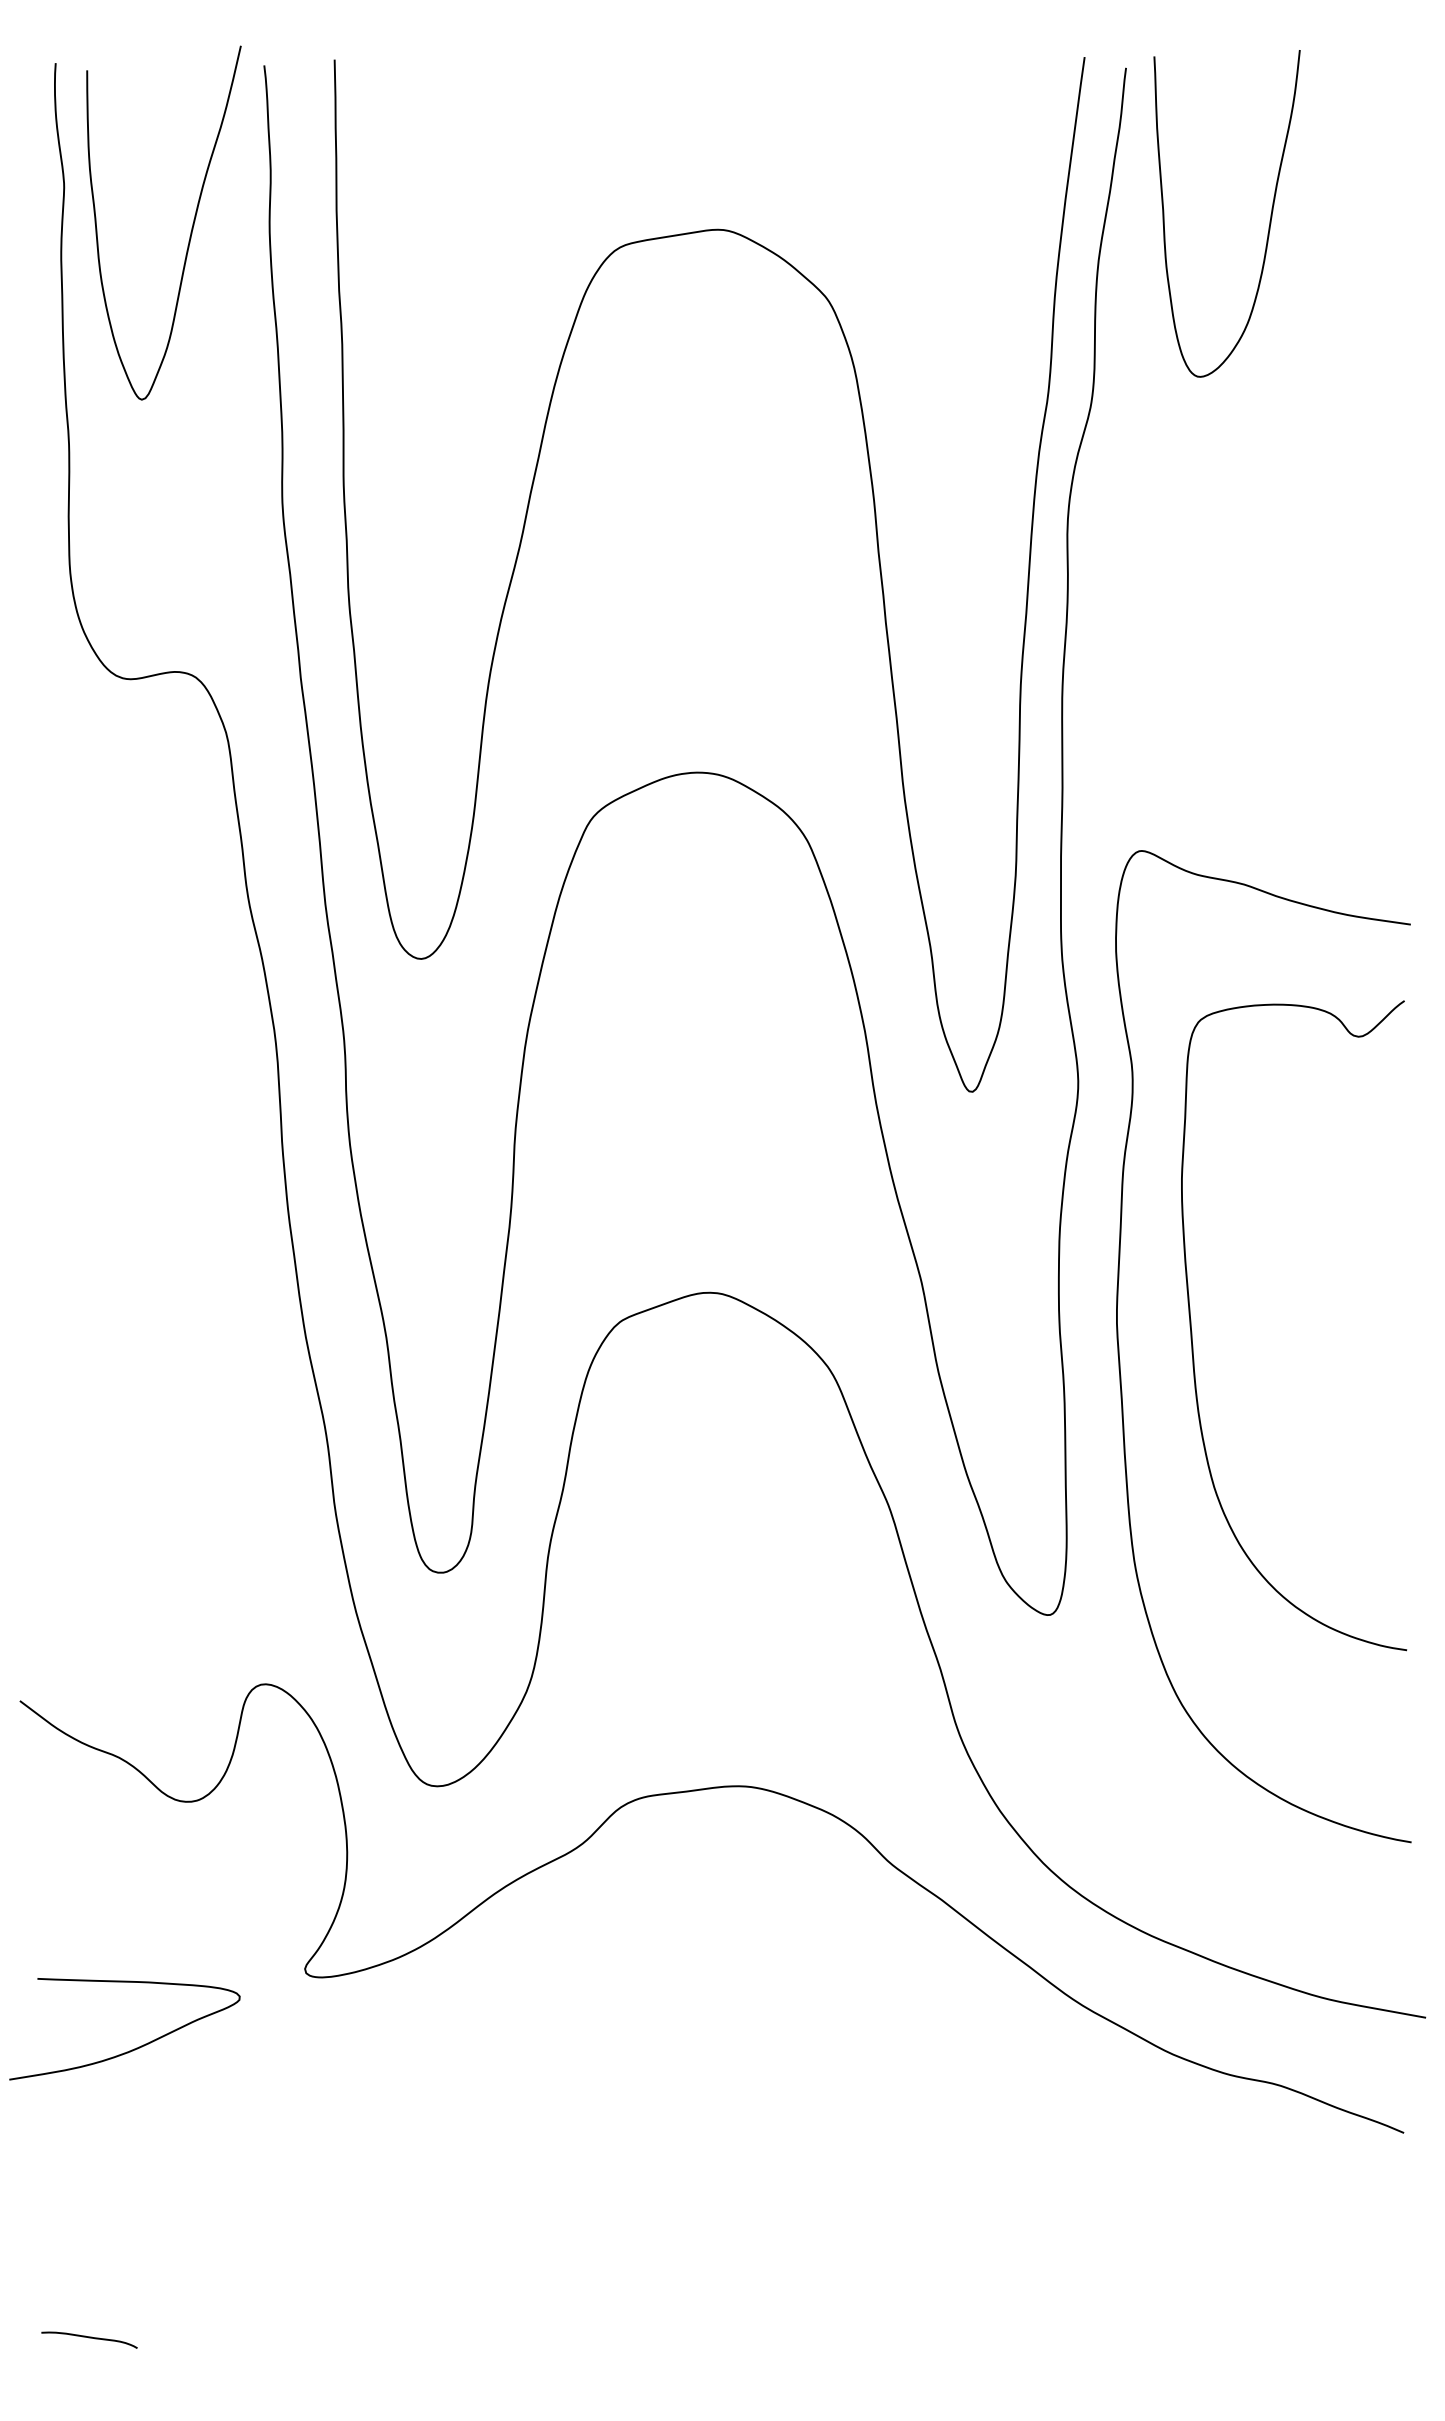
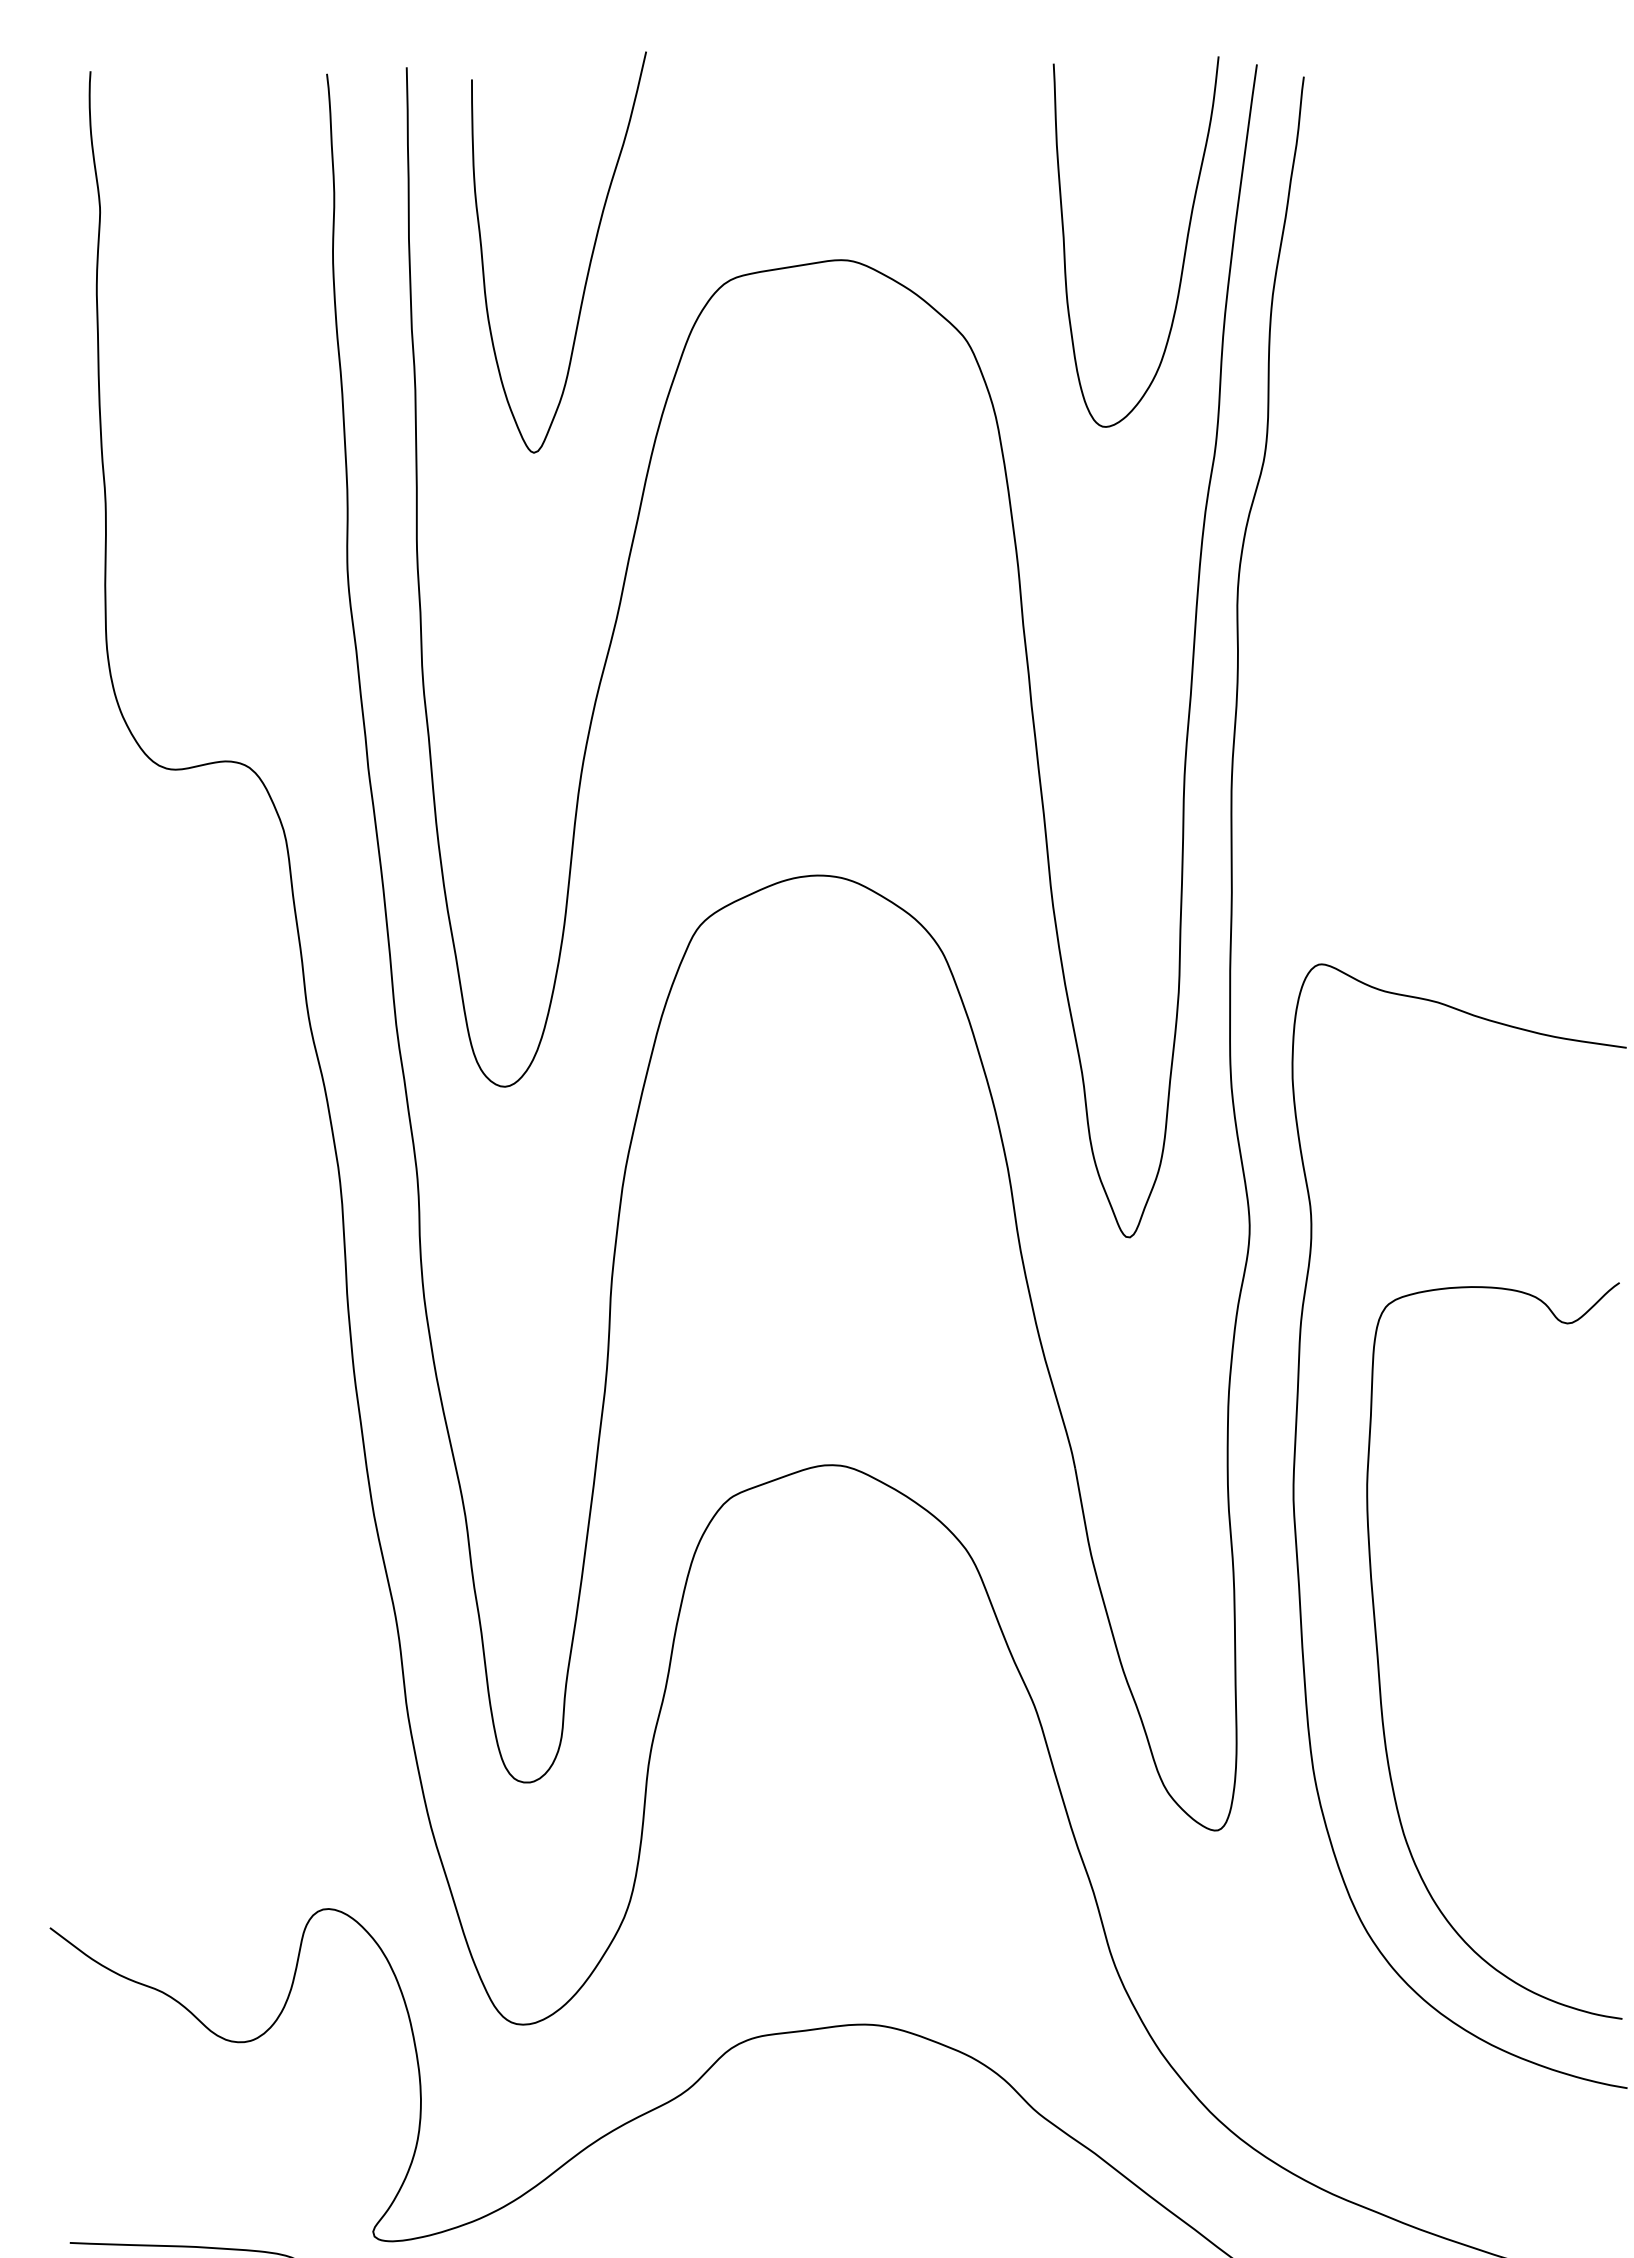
curve: (1269, 220) -> (1184, 249), moved
curve: (191, 227) -> (590, 257), moved
curve: (1192, 1331) -> (1379, 1657), moved

